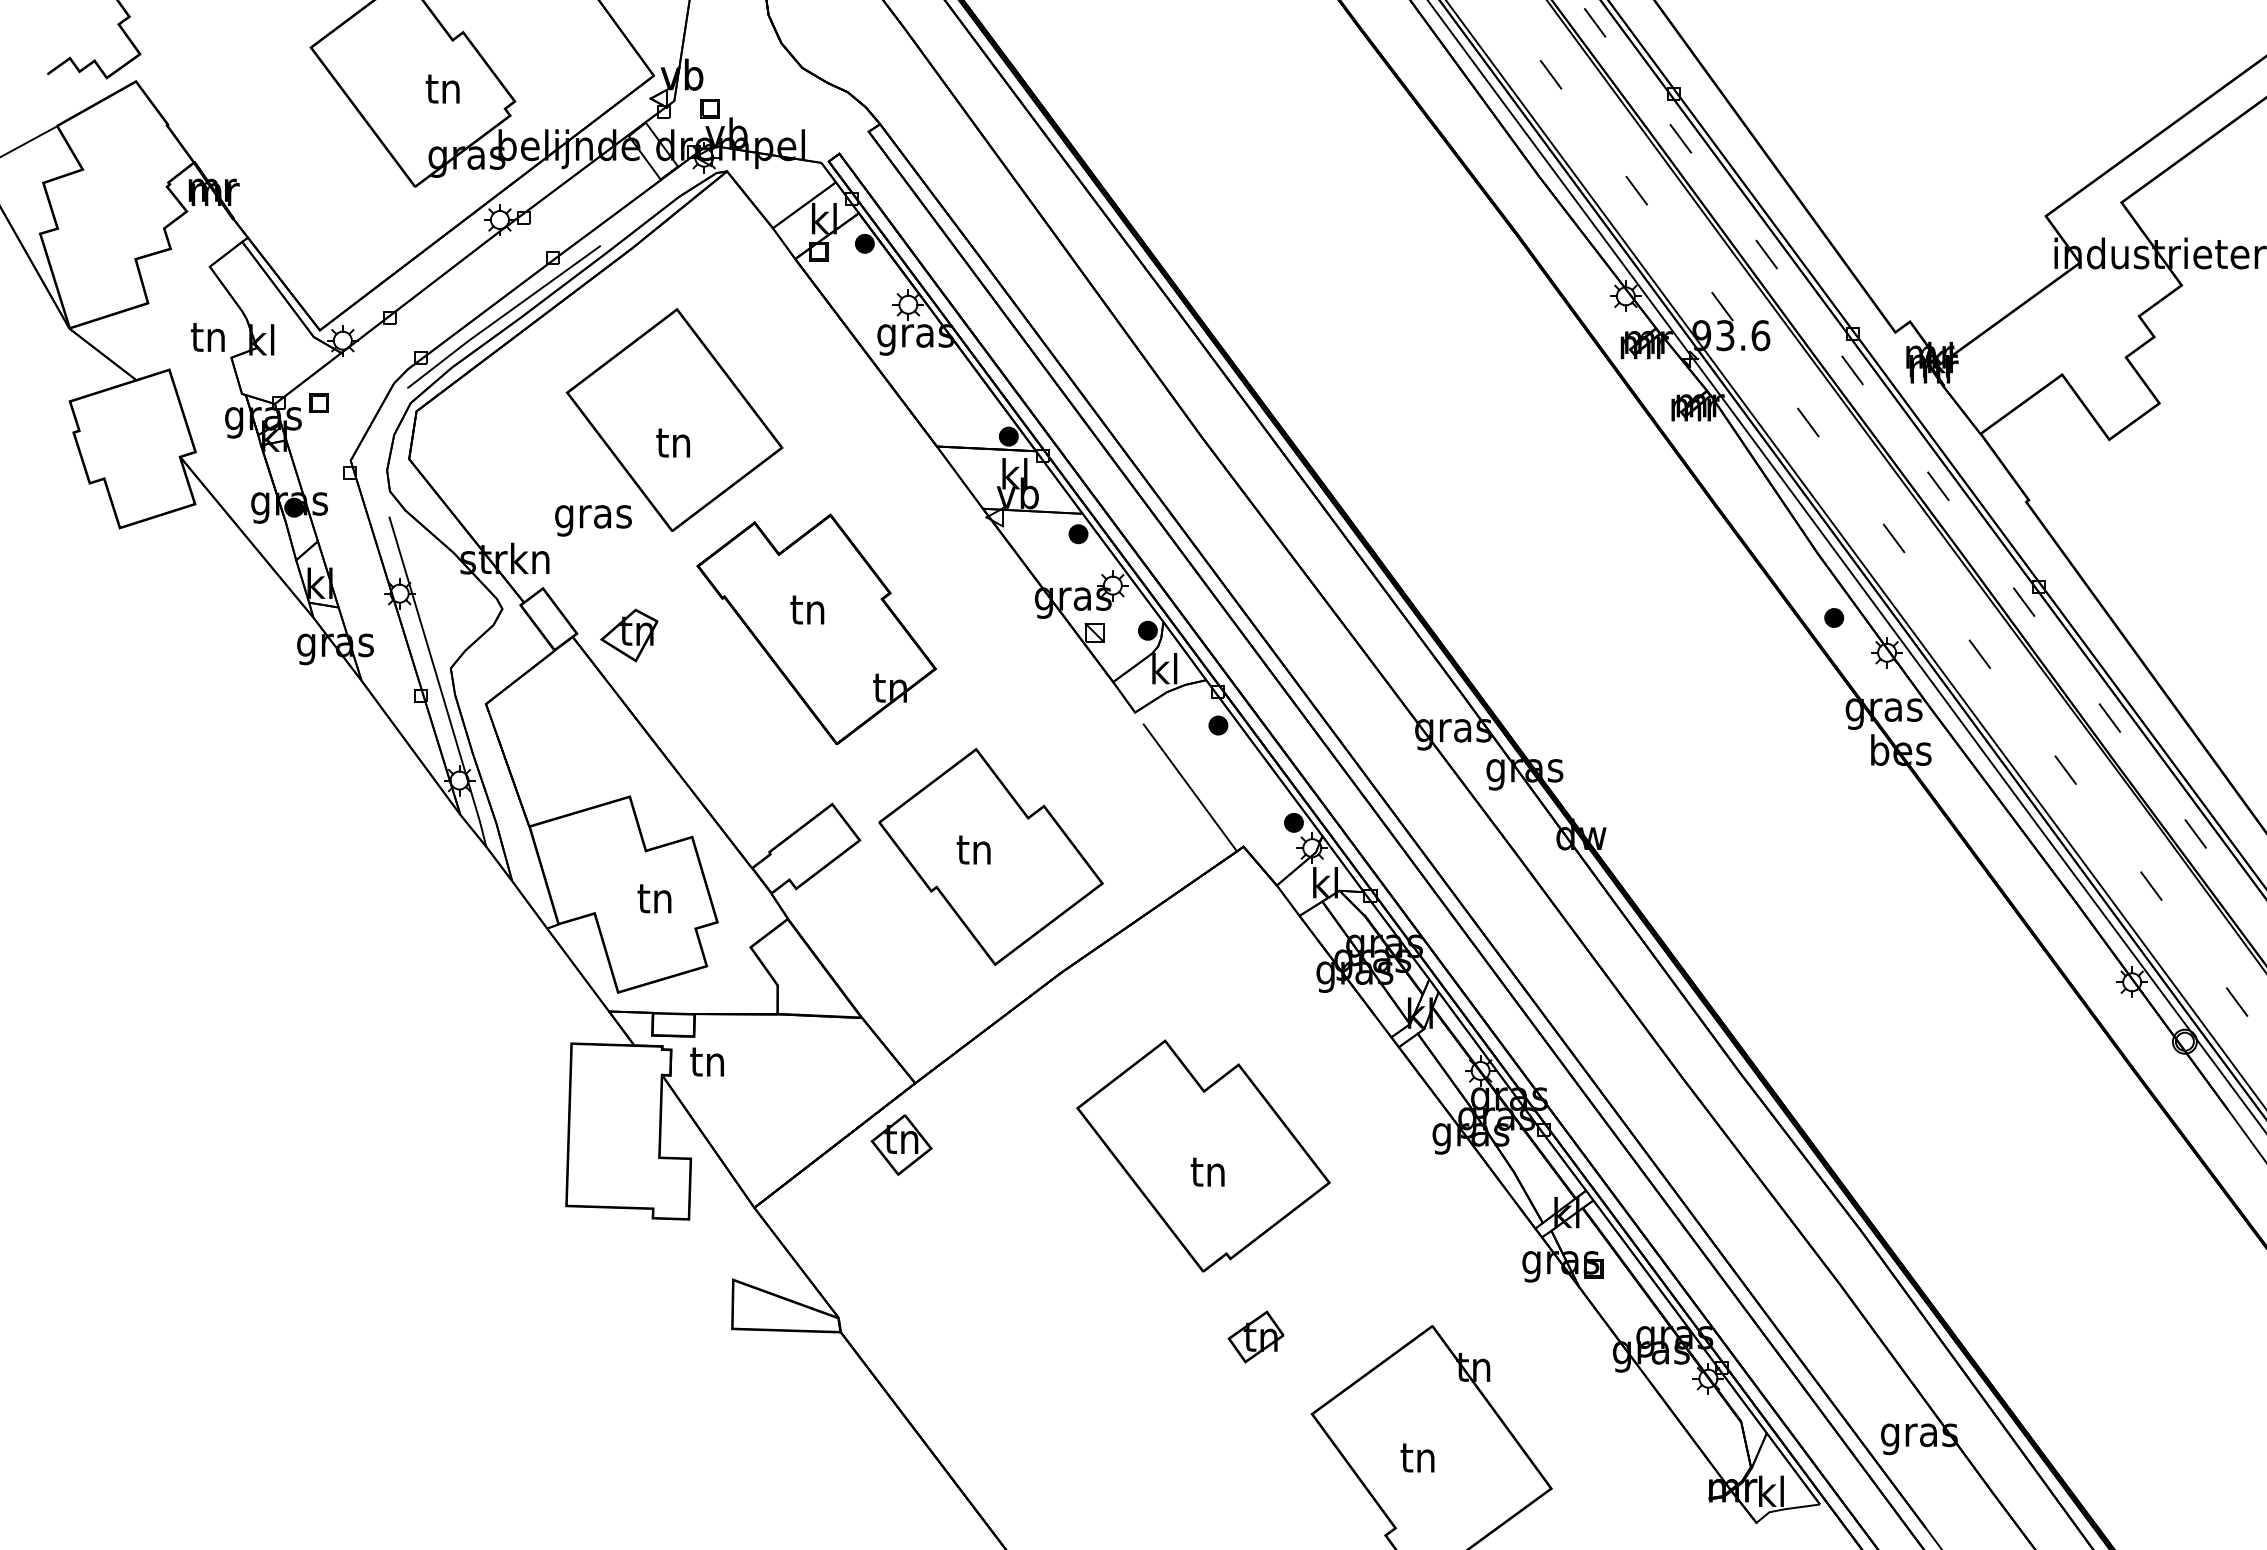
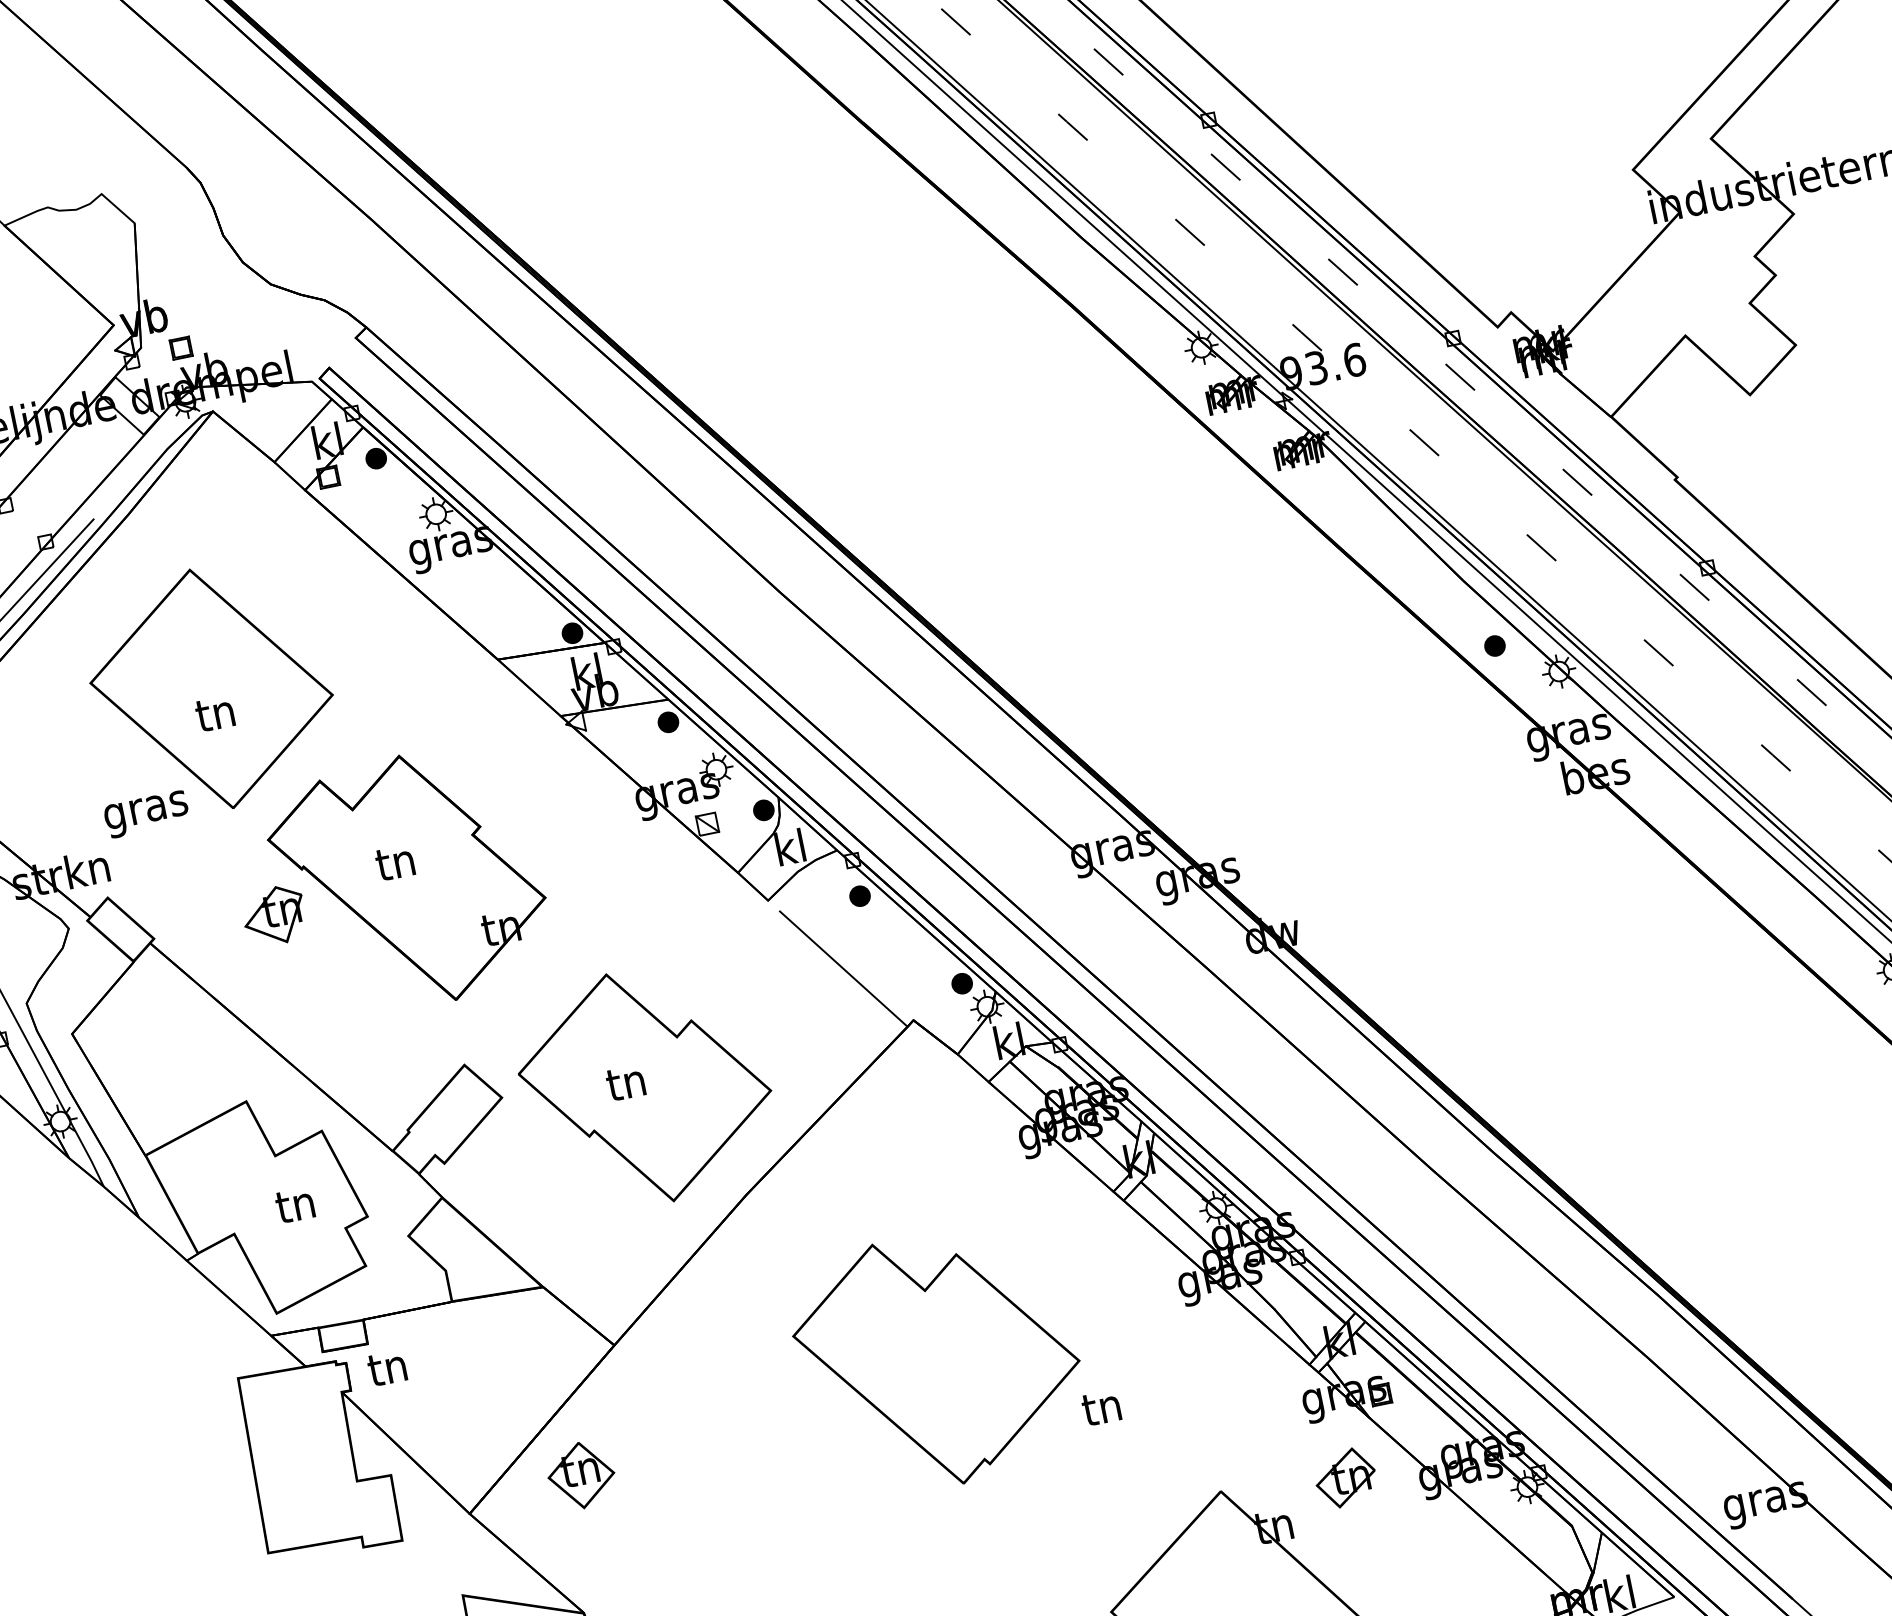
part: (629, 635) -> (274, 916), moved
part: (901, 1144) -> (581, 1475), moved
text: (1207, 1171) -> (1101, 1407), moved
part: (1255, 1336) -> (1345, 1477), moved

